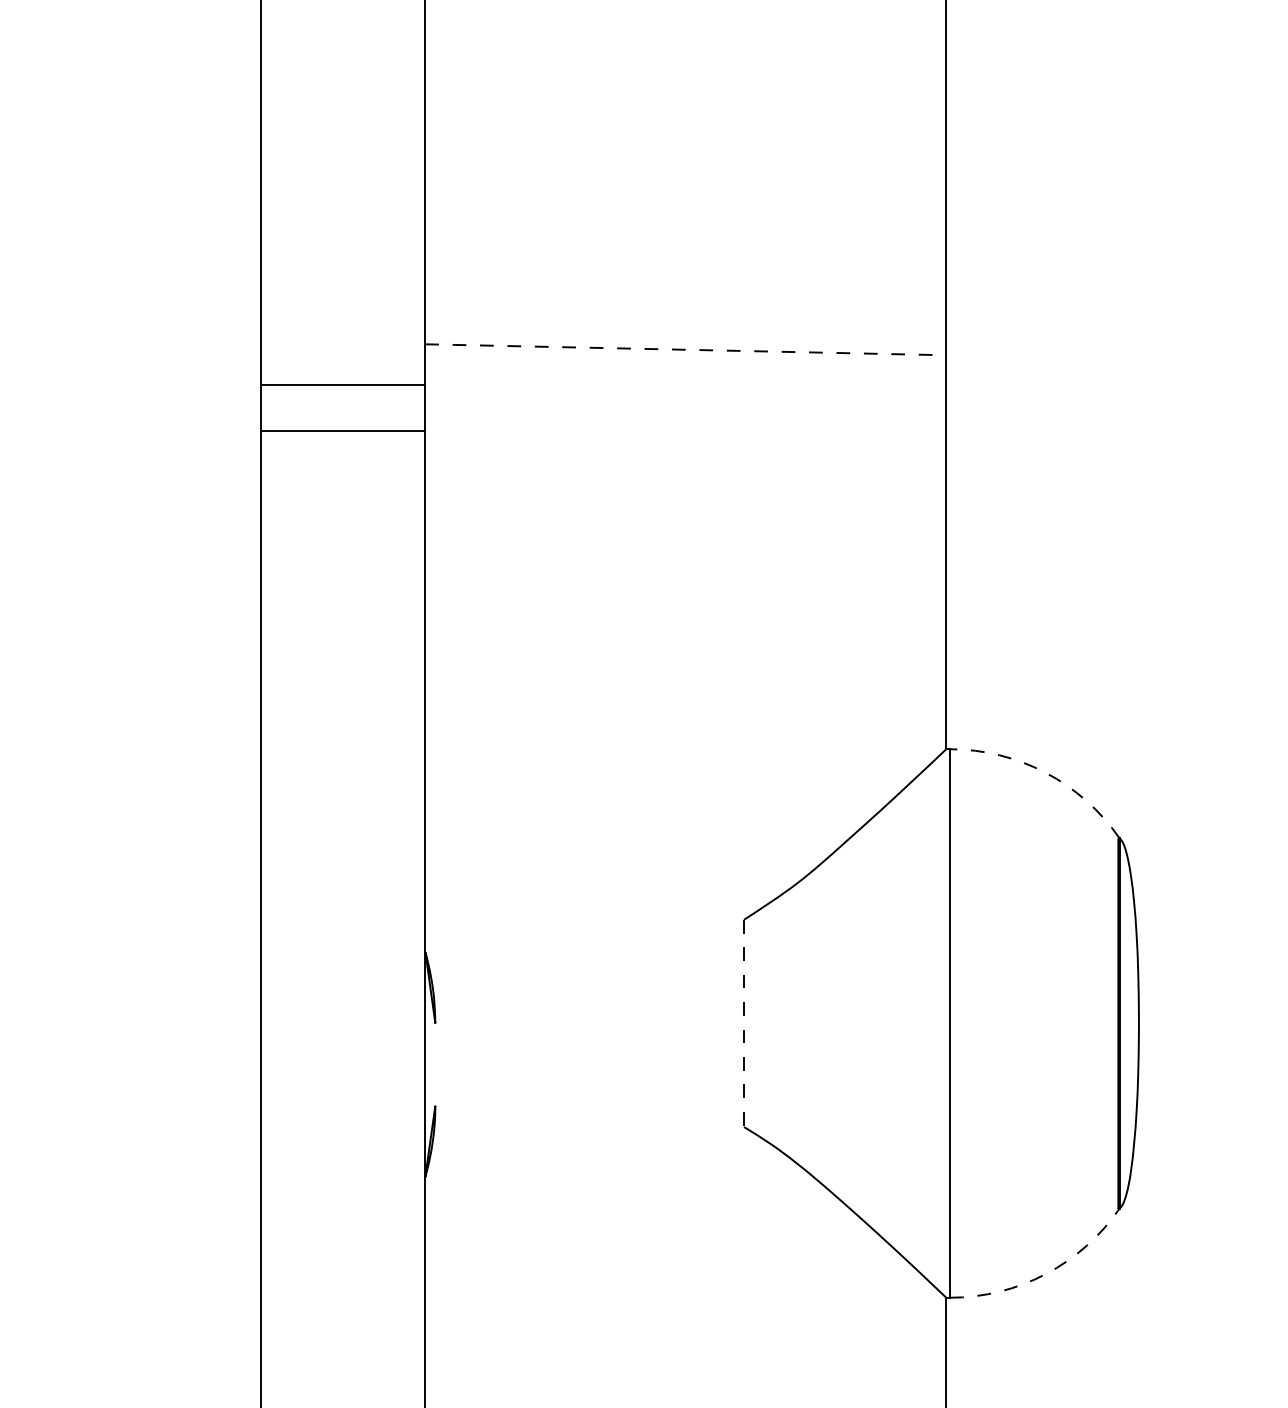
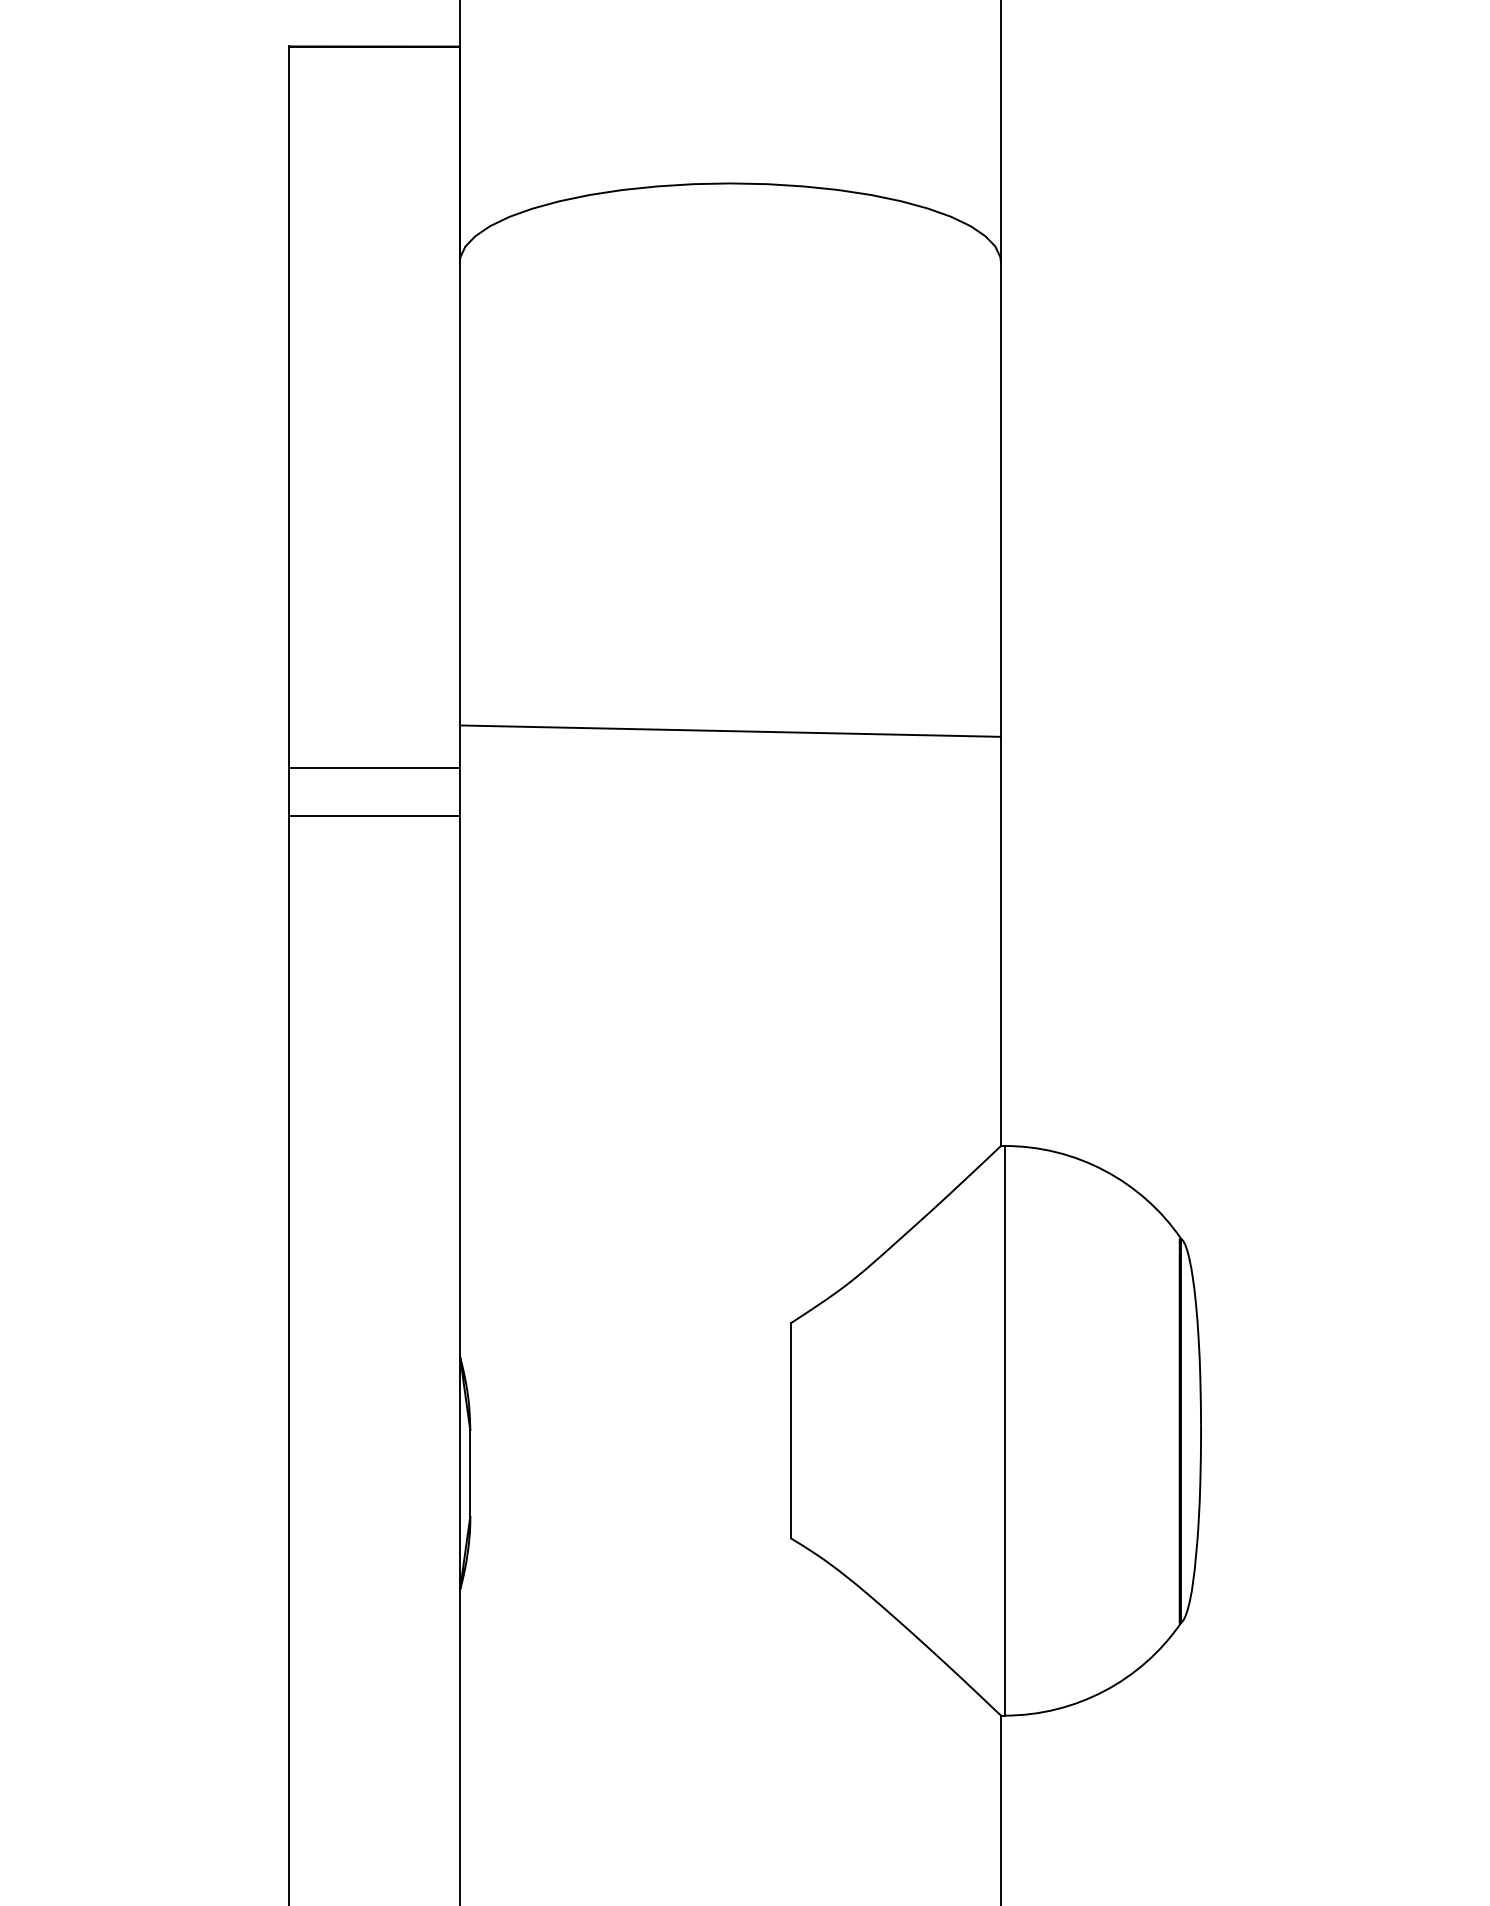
line: (685, 350) -> (730, 731), dashed -> solid
arc: (1045, 772) -> (1104, 1170), dashed -> solid
line: (743, 1023) -> (790, 1430), dashed -> solid
line: (435, 1064) -> (470, 1473), added
arc: (1045, 1274) -> (1104, 1691), dashed -> solid

